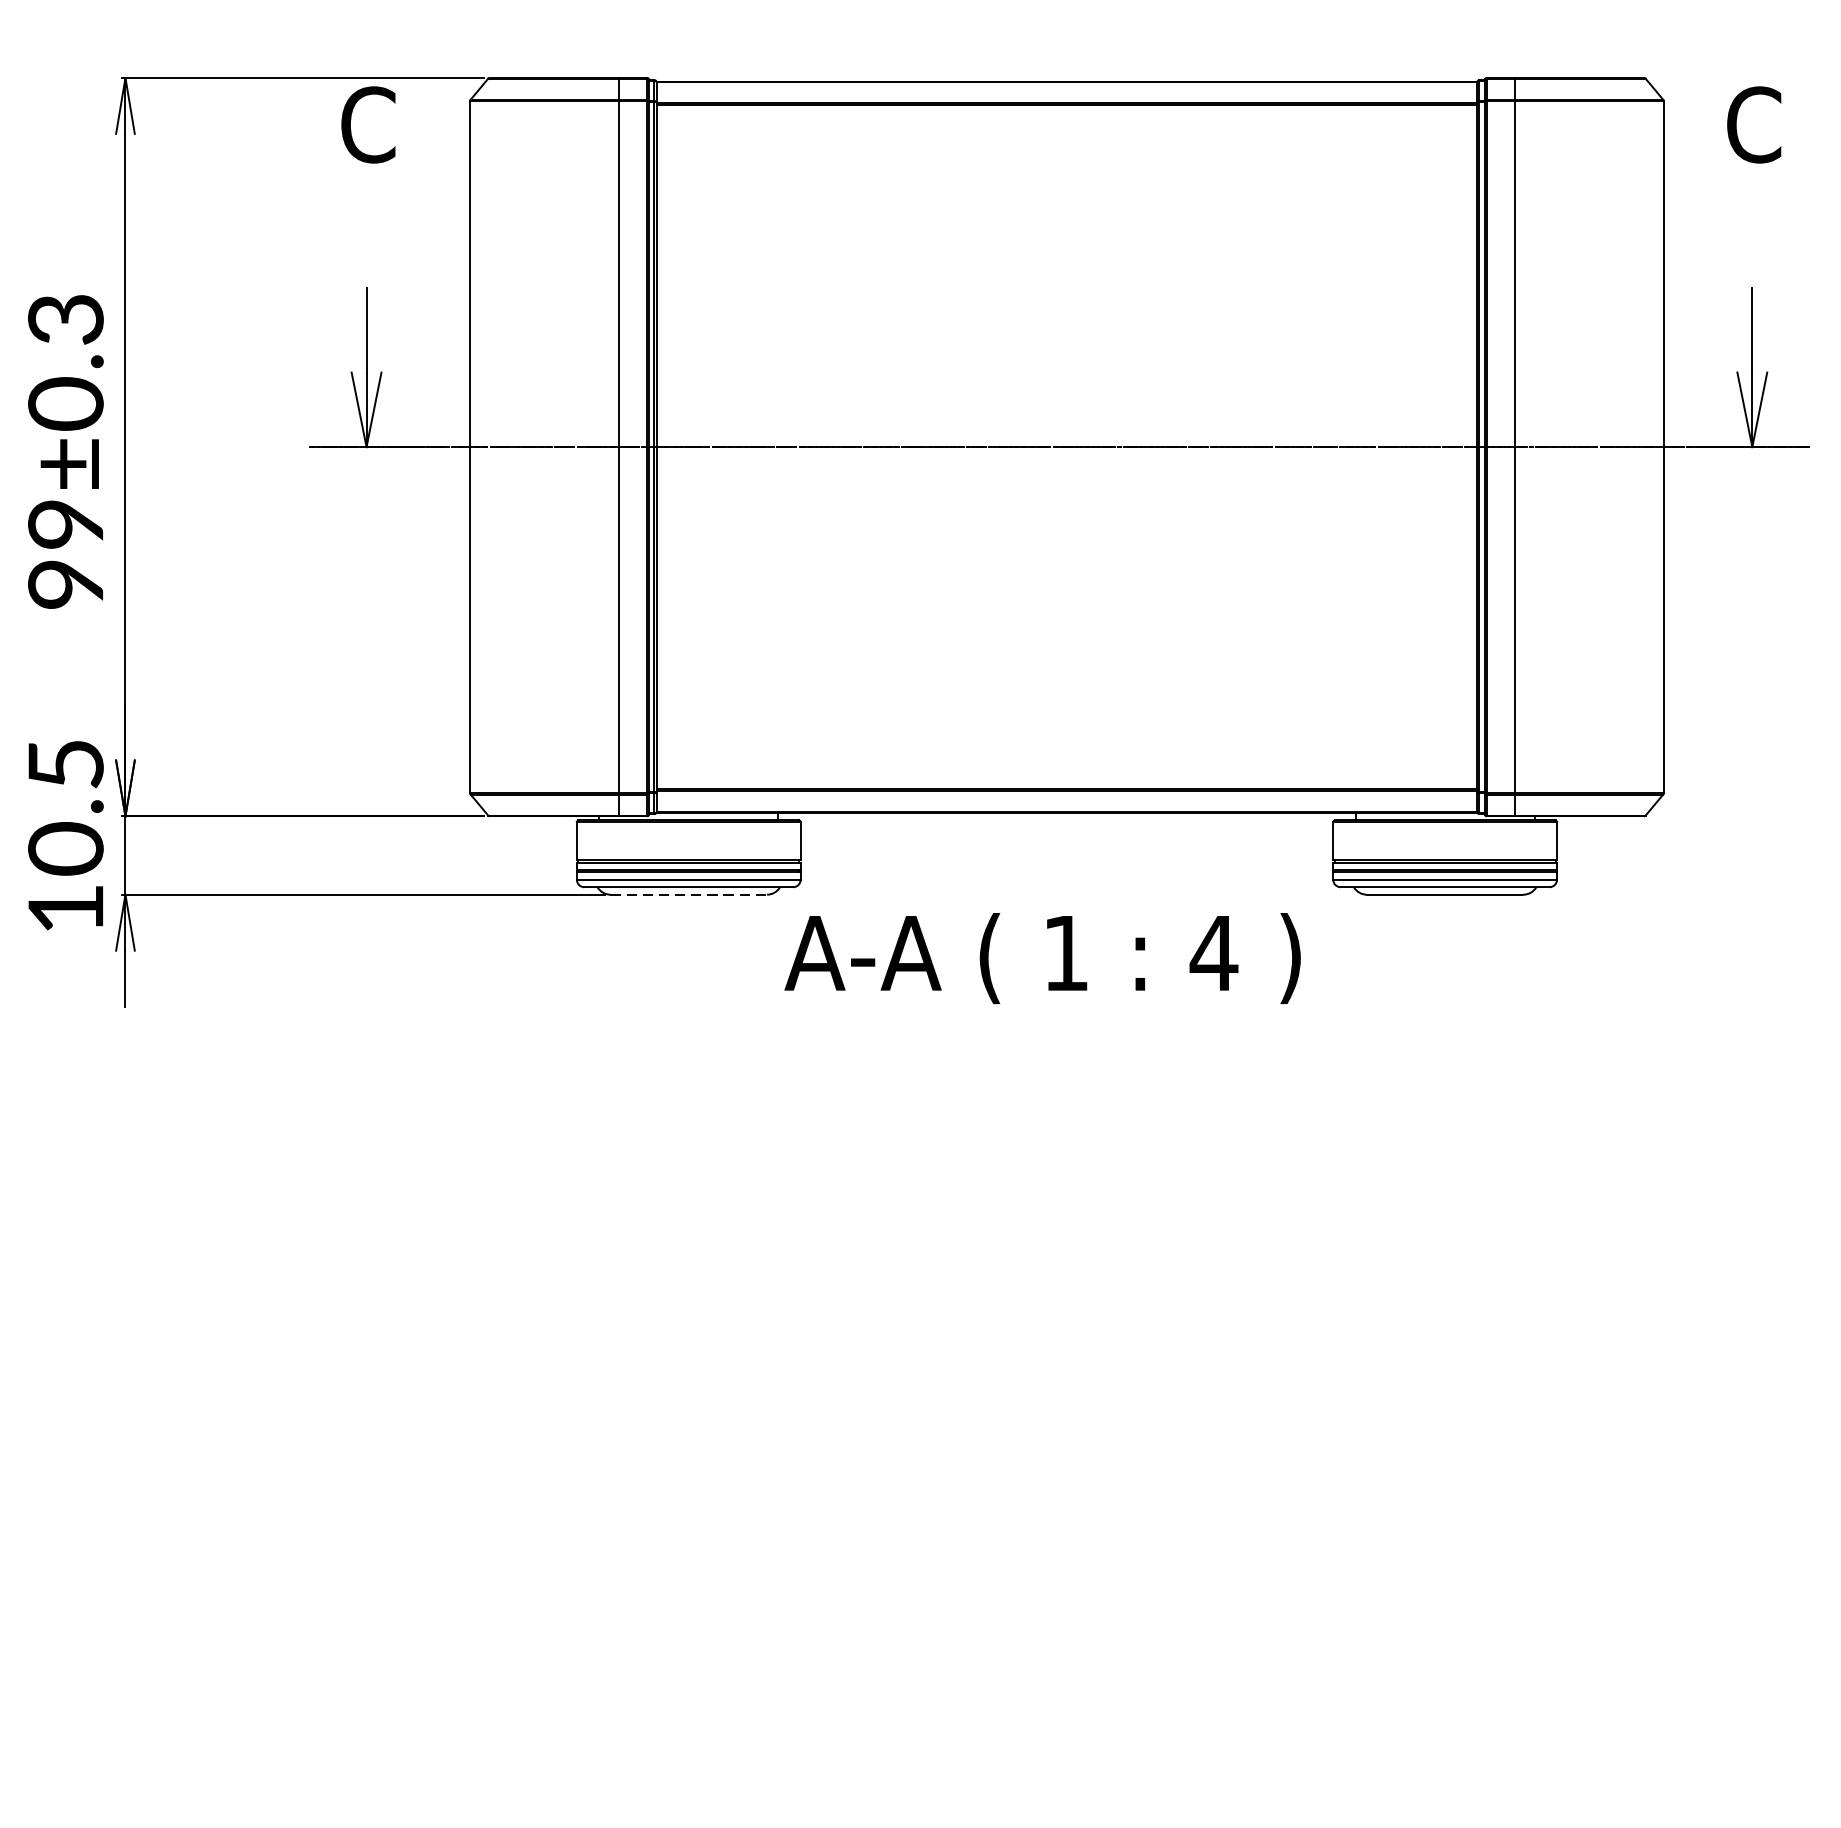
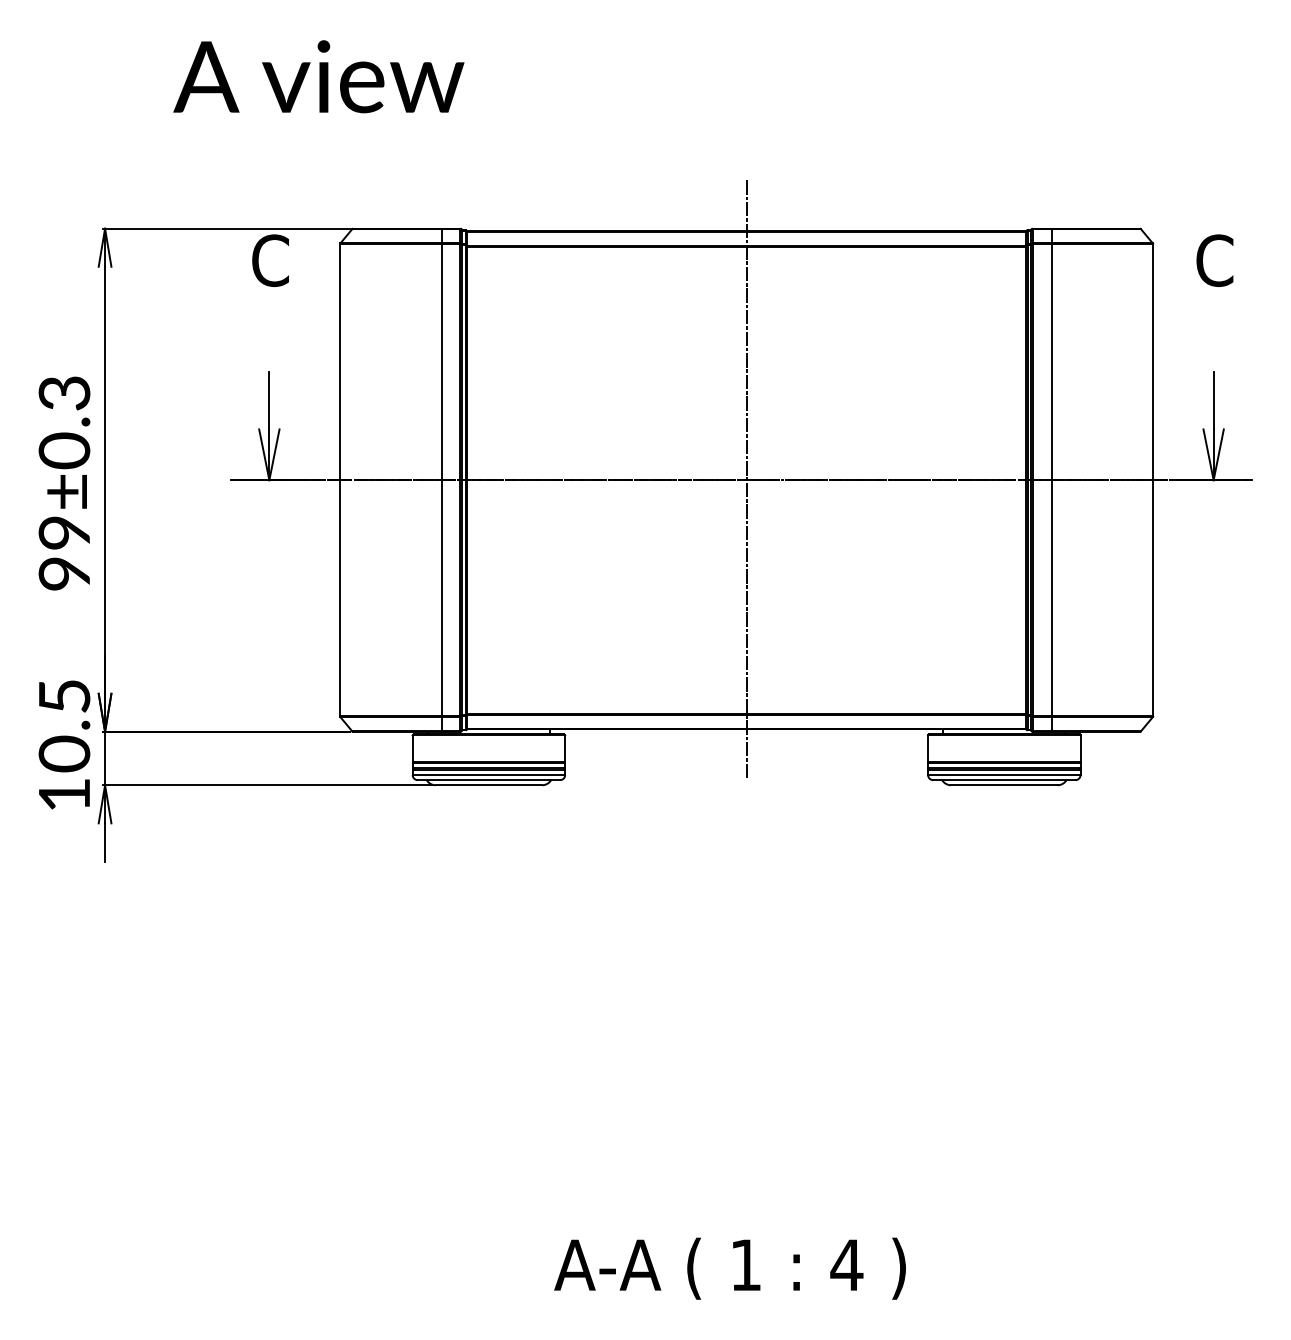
line: (1066, 447) -> (746, 480), added
line: (689, 895) -> (489, 785), dashed -> solid
text: (1041, 958) -> (729, 1268), moved

